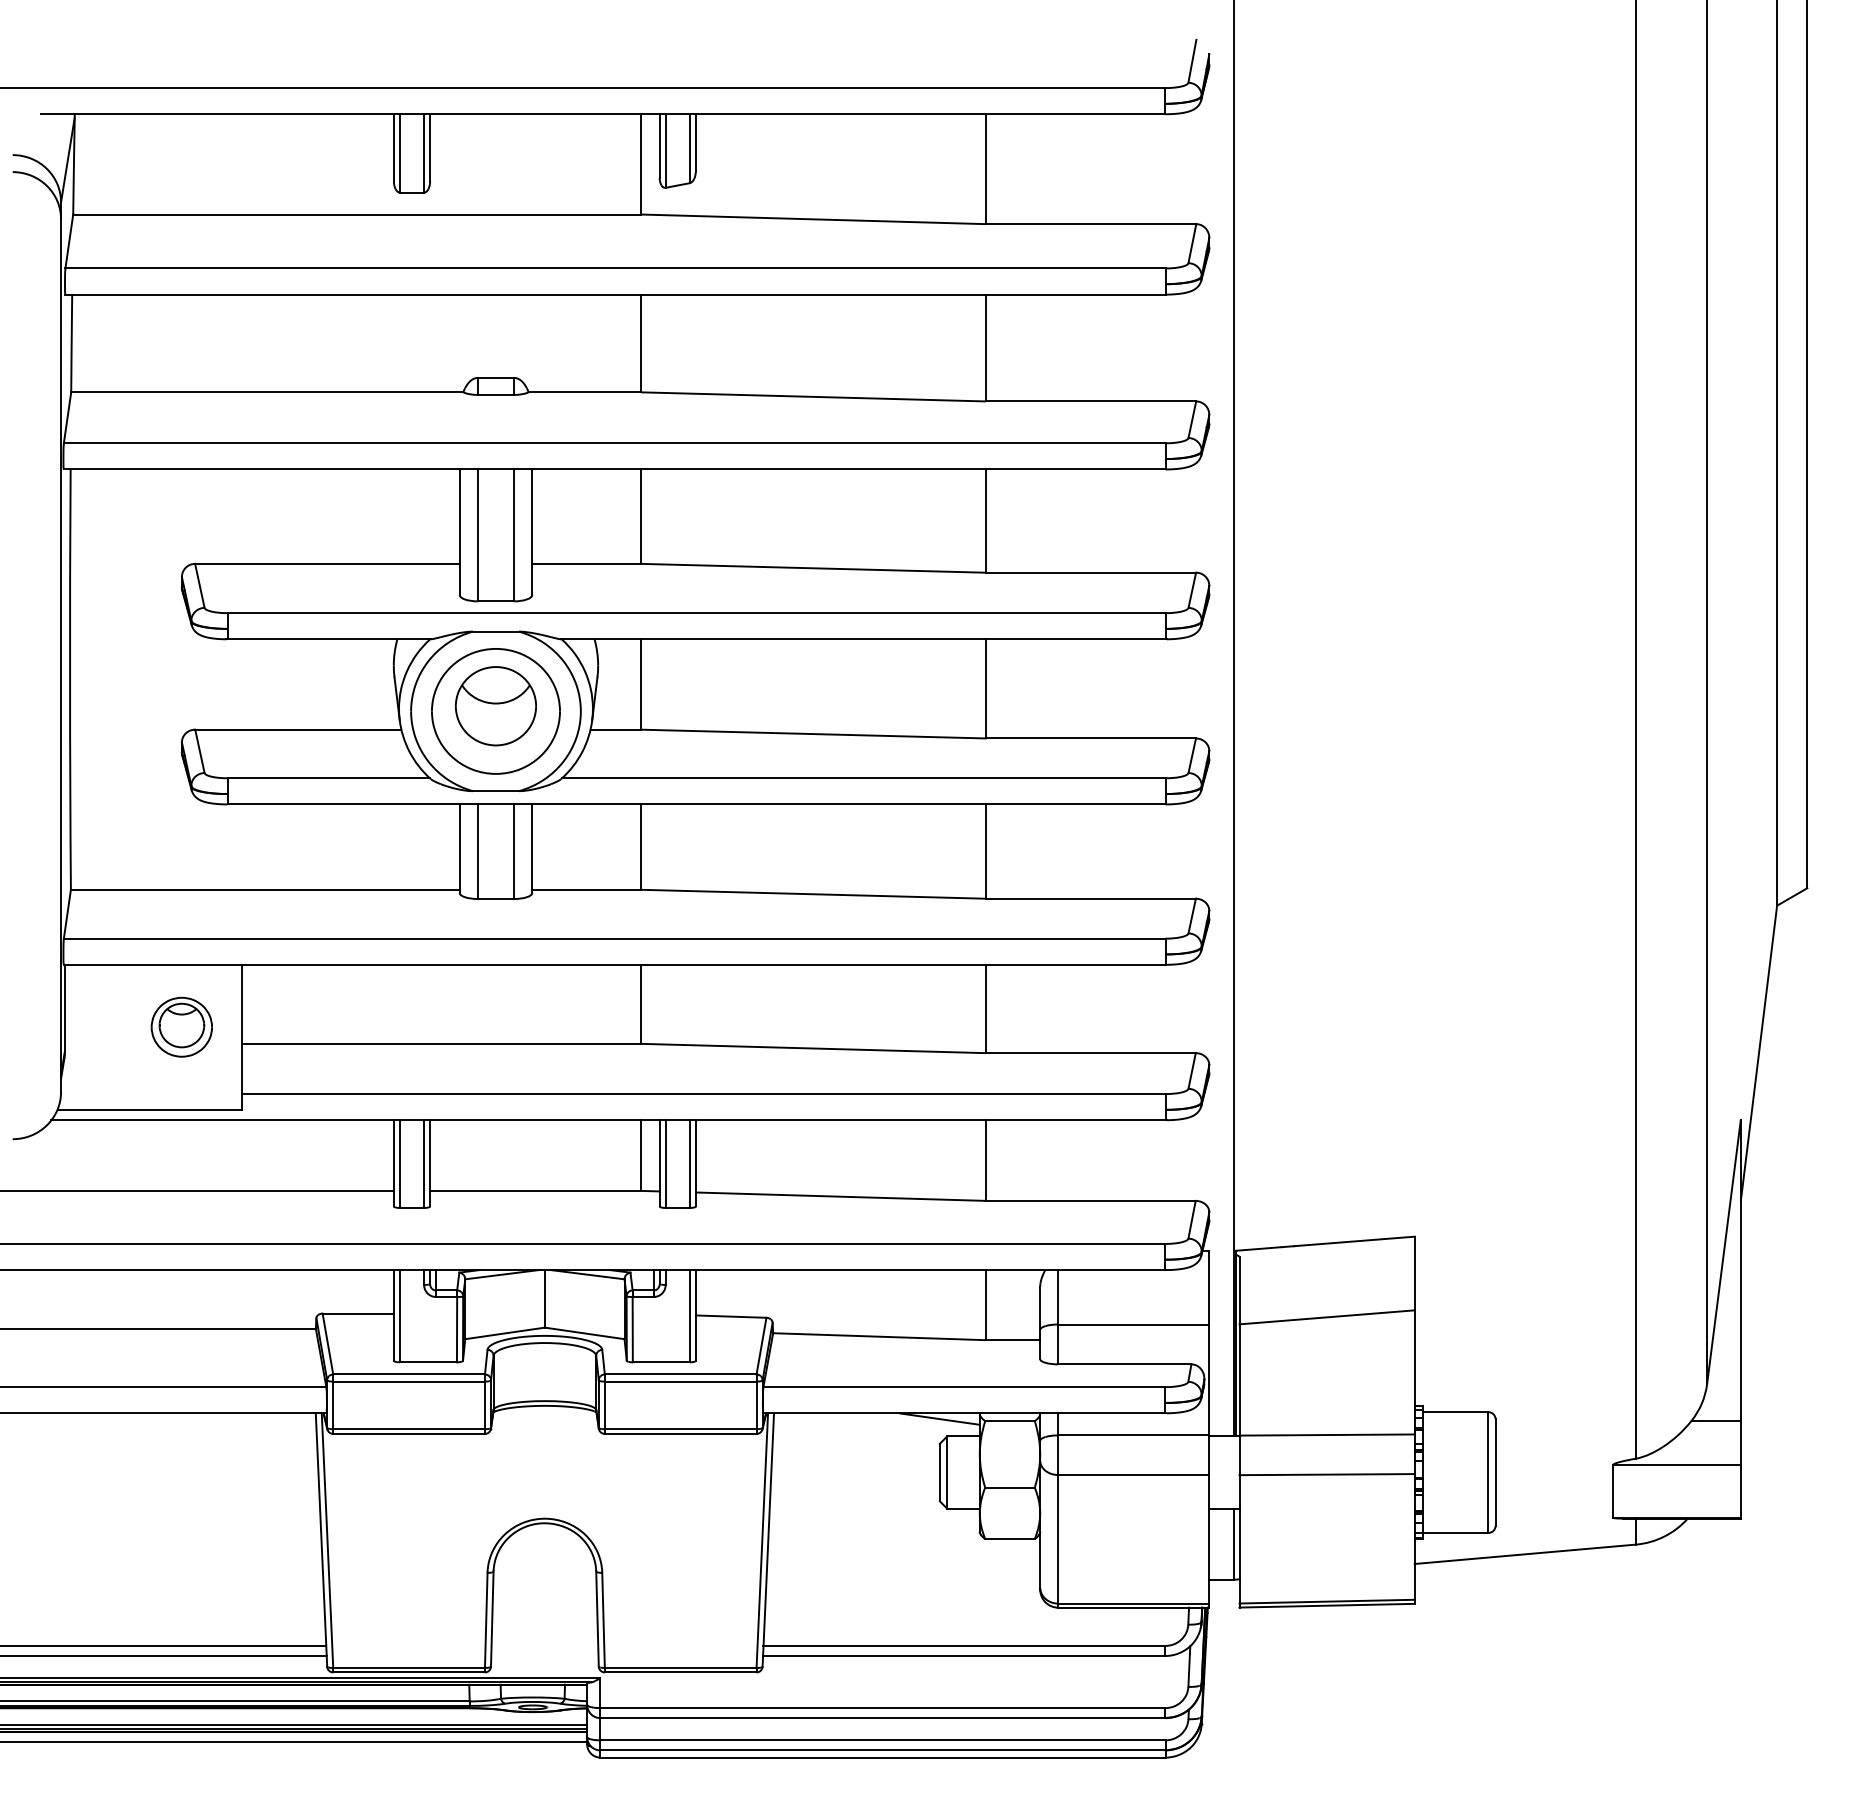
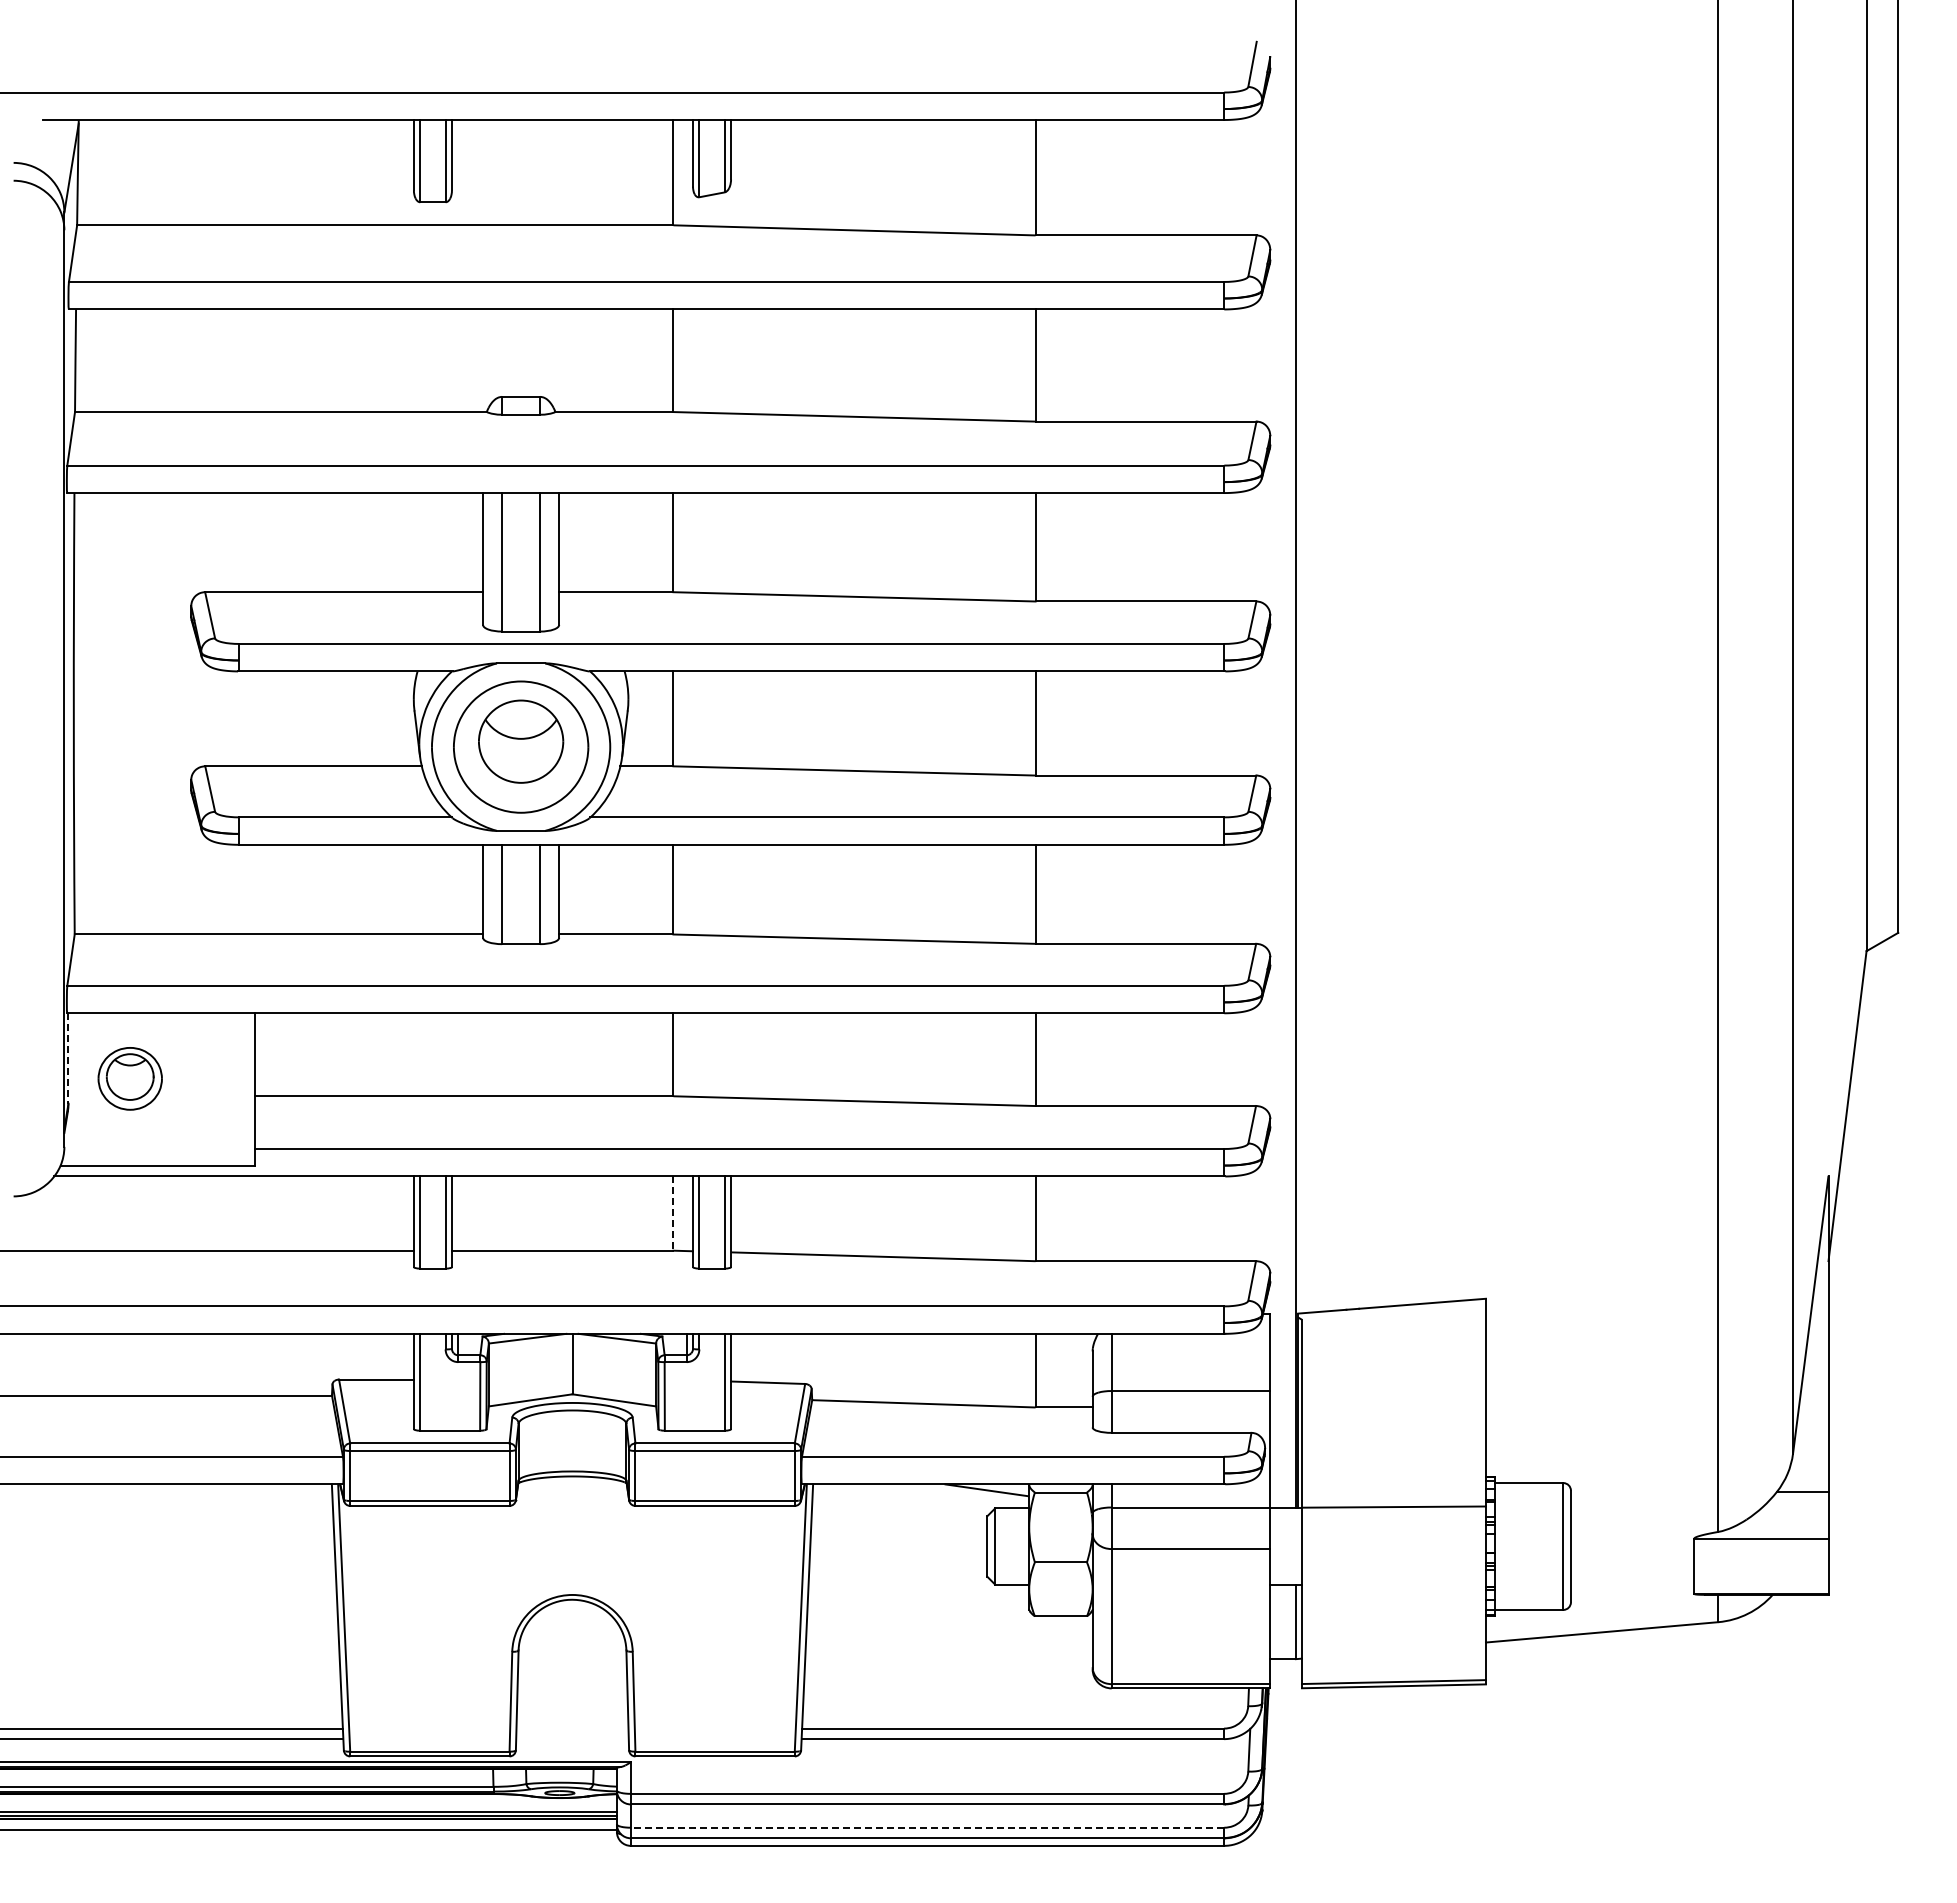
line: (64, 1007) -> (68, 1058), solid -> dashed
part: (181, 1026) -> (129, 1078), moved
line: (641, 1156) -> (673, 1214), solid -> dashed
line: (1326, 1317) -> (1393, 1383), removed
line: (1326, 1474) -> (1393, 1548), removed
line: (882, 1740) -> (927, 1827), solid -> dashed

